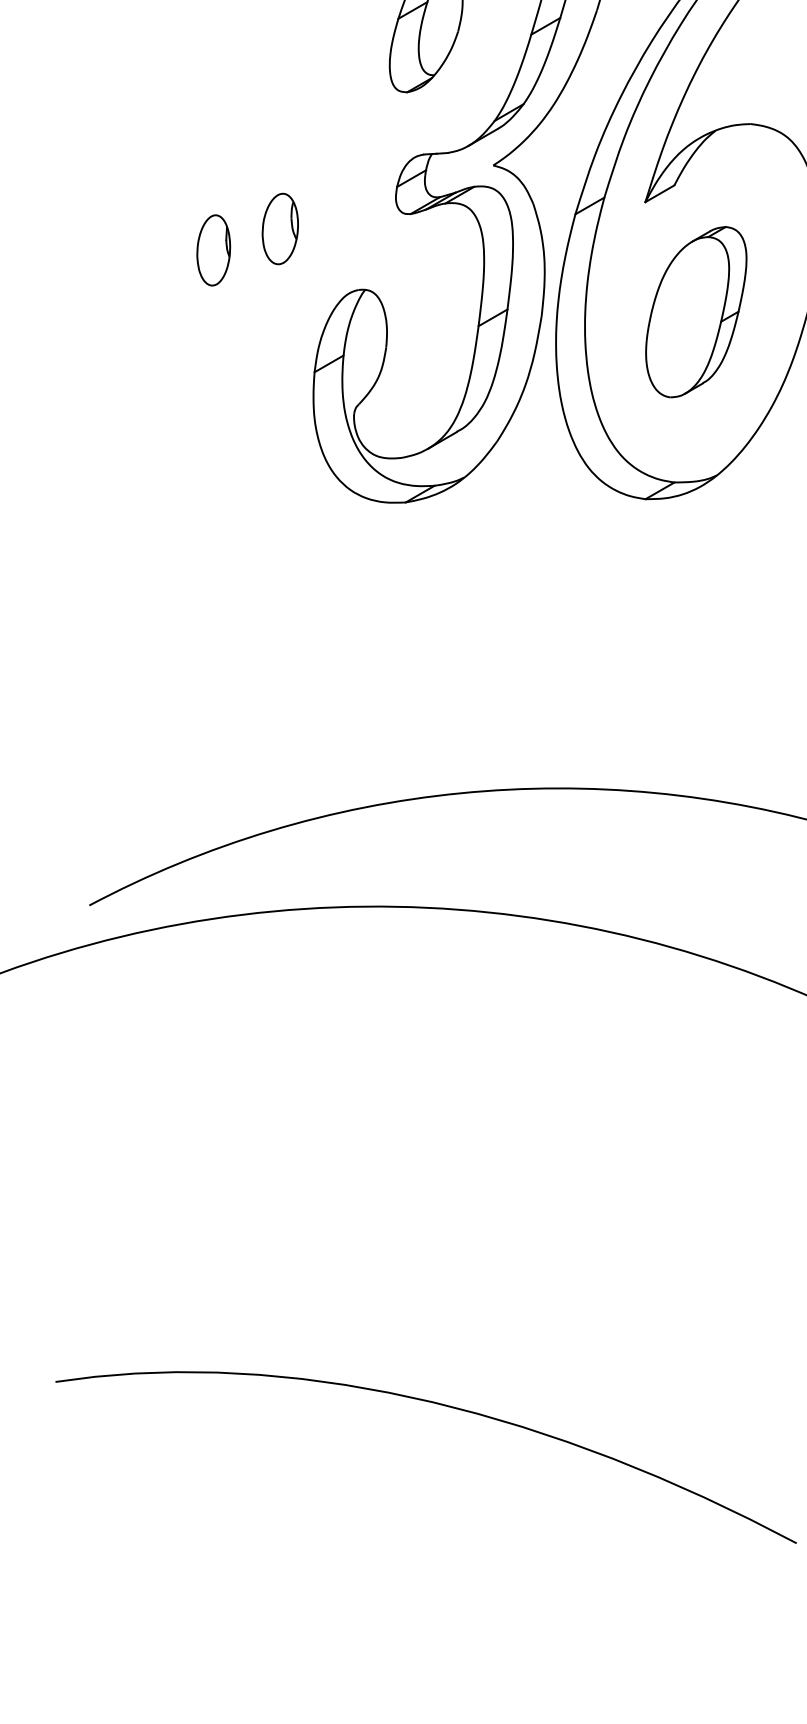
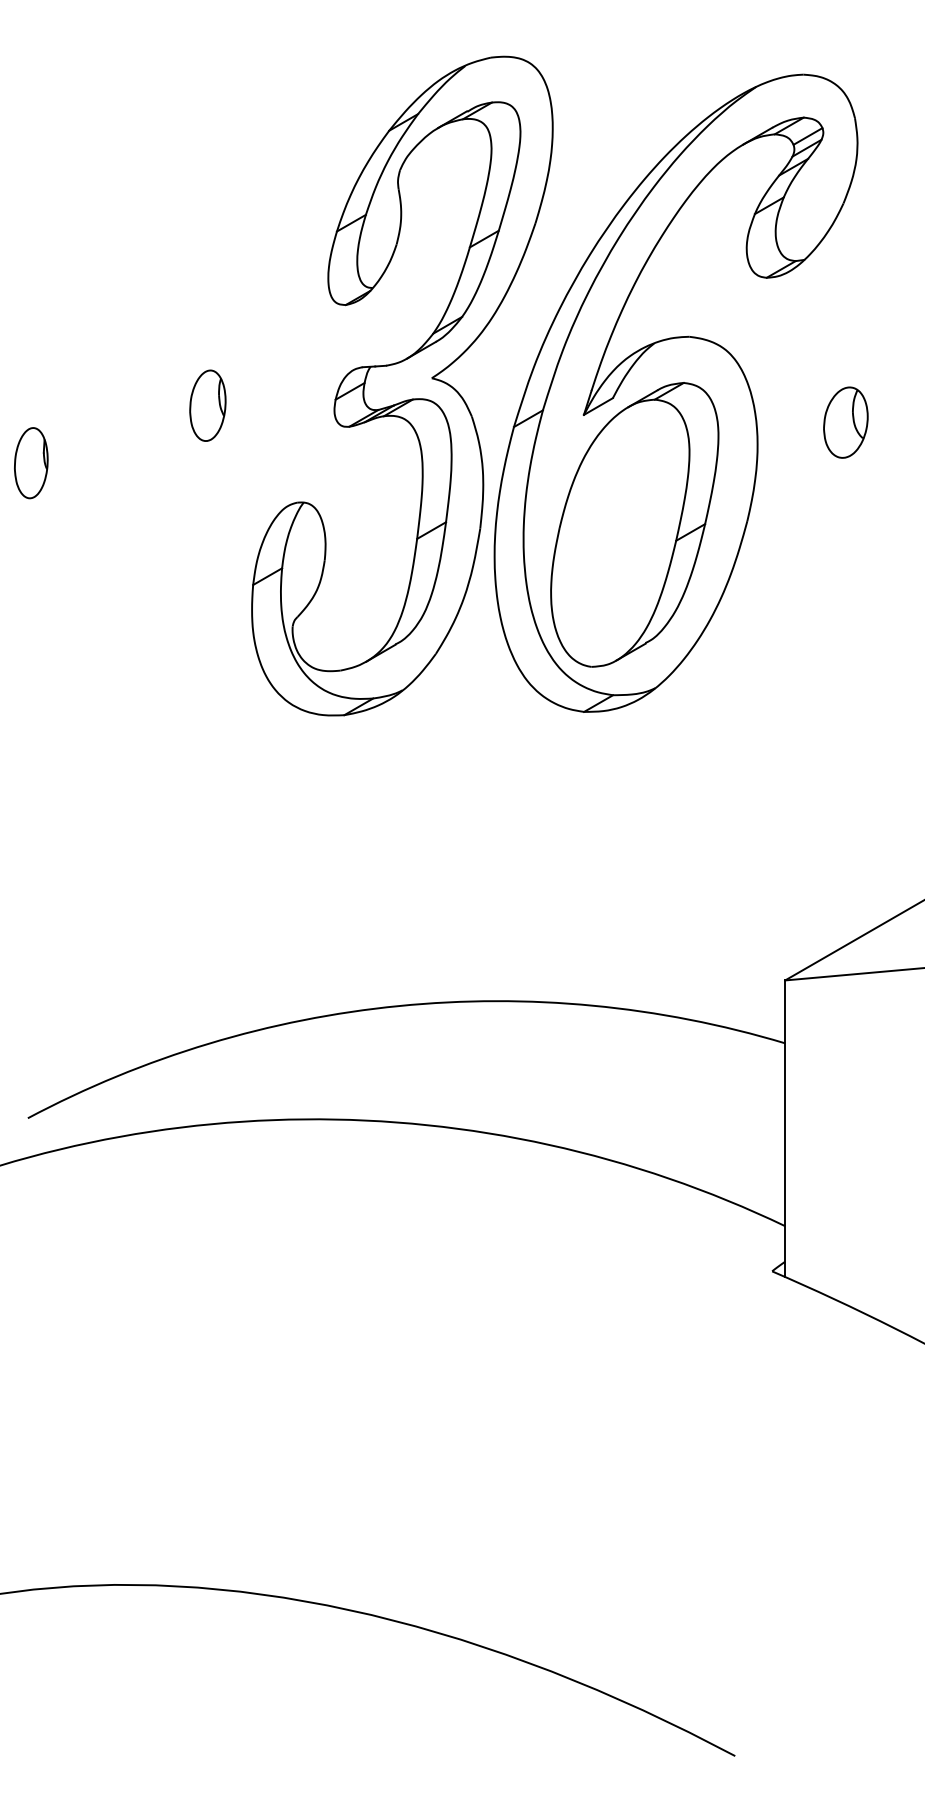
part: (279, 228) -> (207, 405), moved
part: (213, 250) -> (31, 463), moved
part: (695, 311) -> (634, 524), size x1.67

